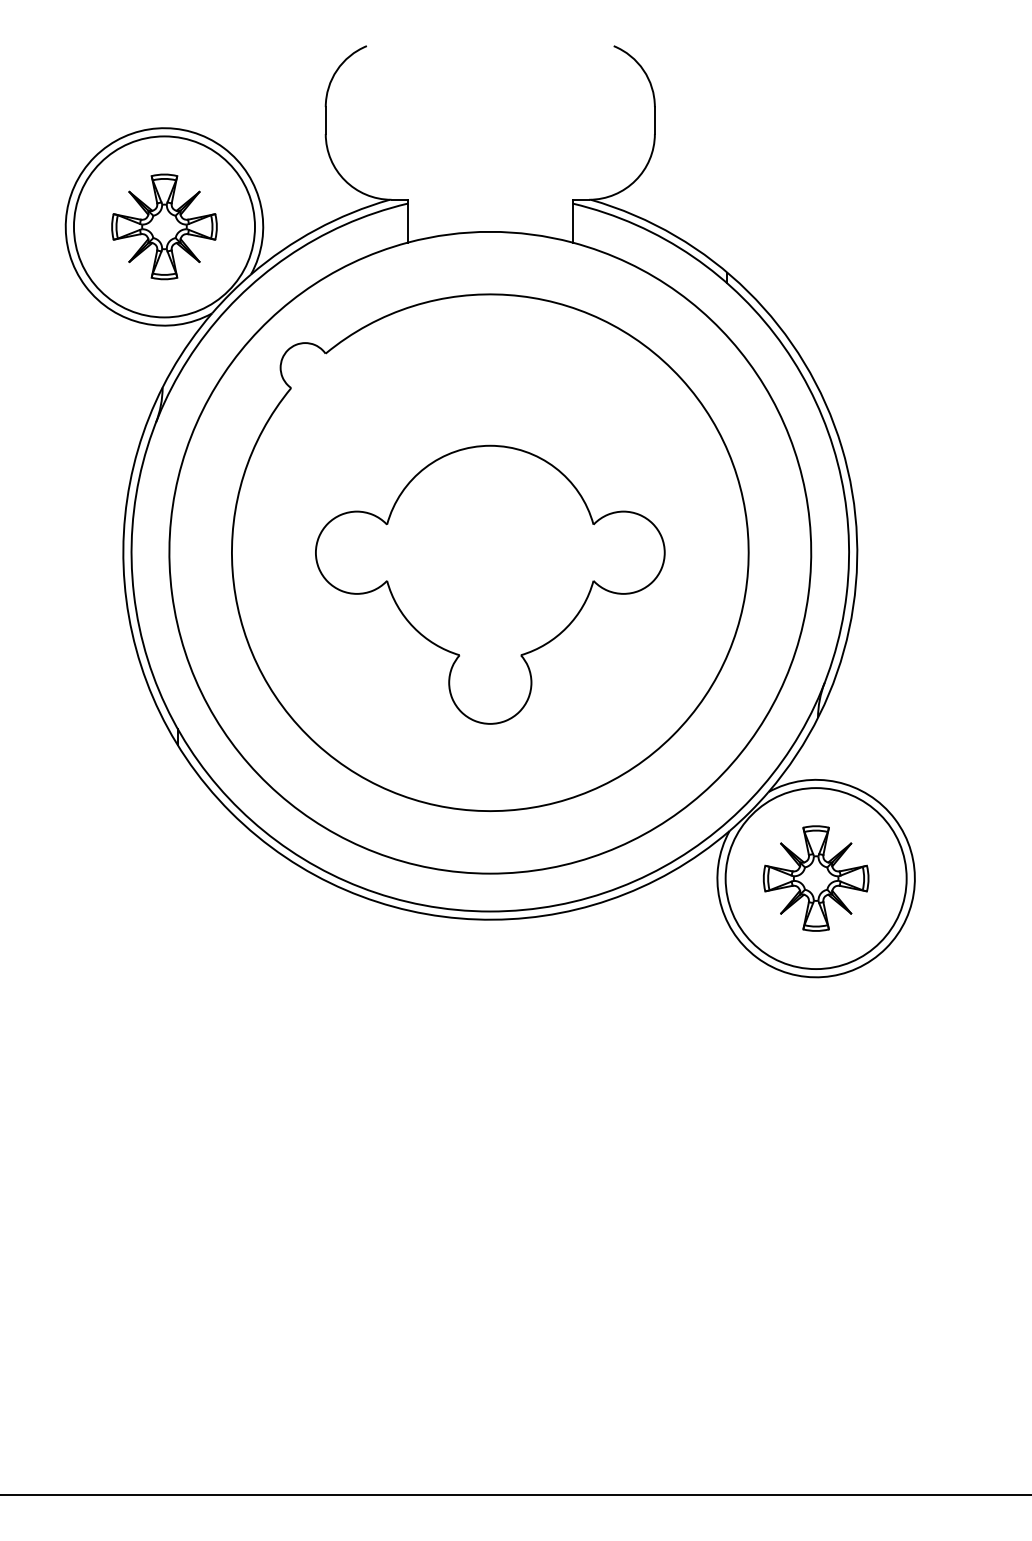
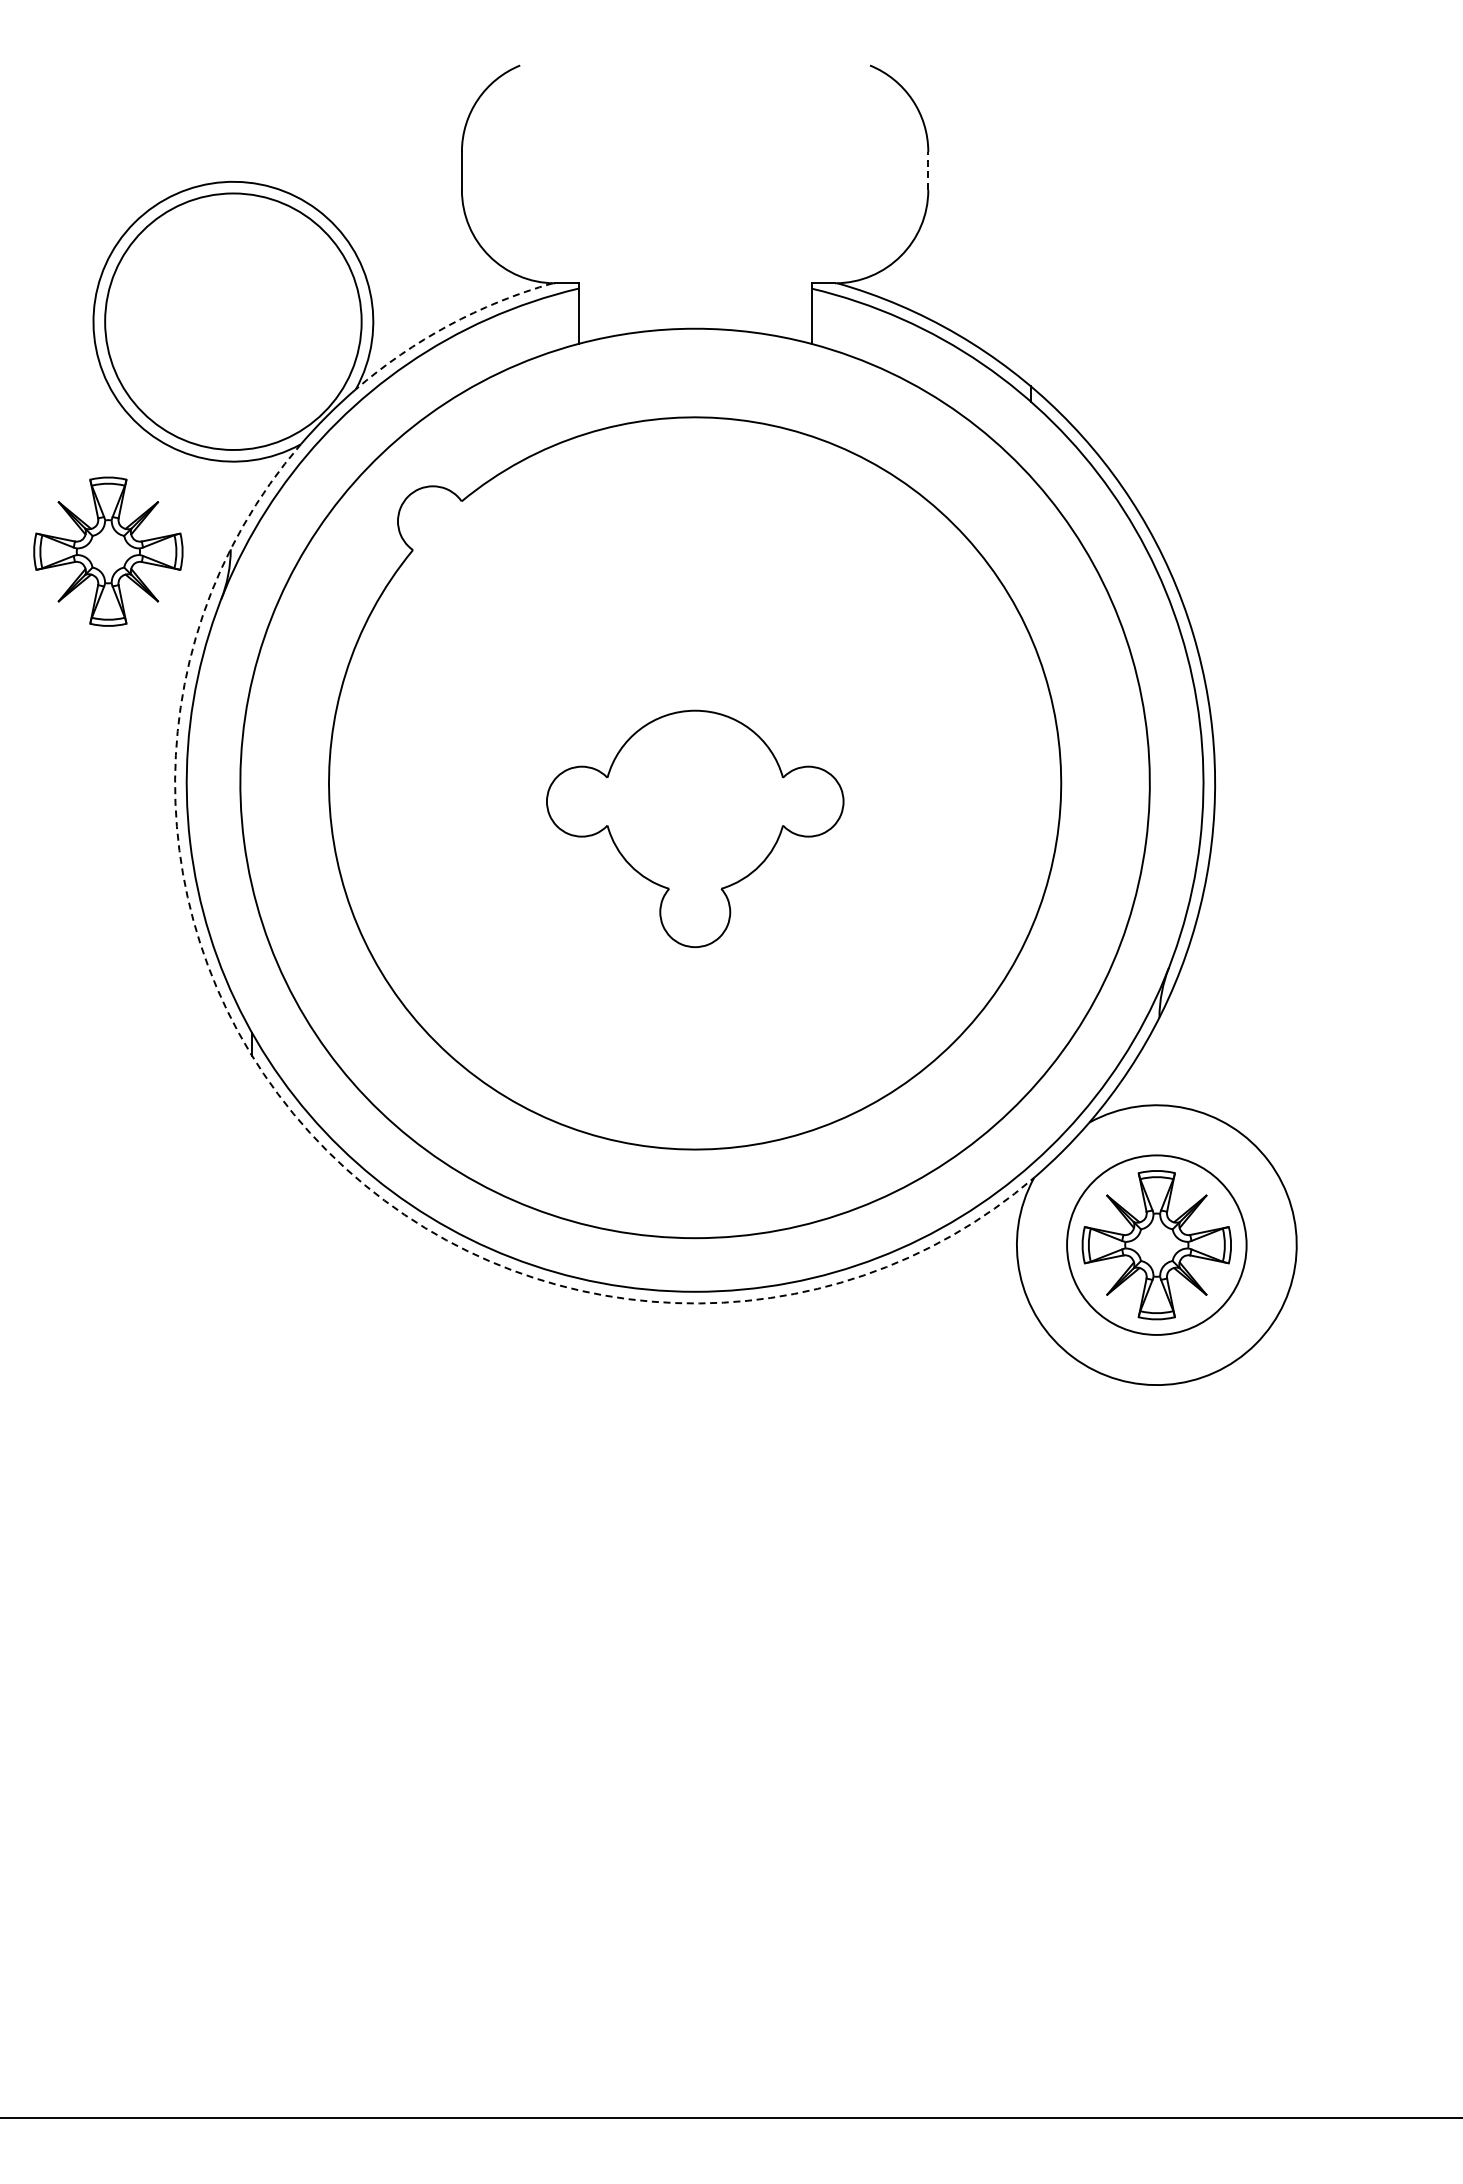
line: (655, 120) -> (928, 170), solid -> dashed
part: (164, 226) -> (108, 551), moved
arc: (316, 229) -> (448, 325), solid -> dashed
part: (490, 584) -> (695, 828), size x0.6
arc: (230, 812) -> (327, 1151), solid -> dashed
circle: (815, 878) -> (1156, 1244), size x0.7

